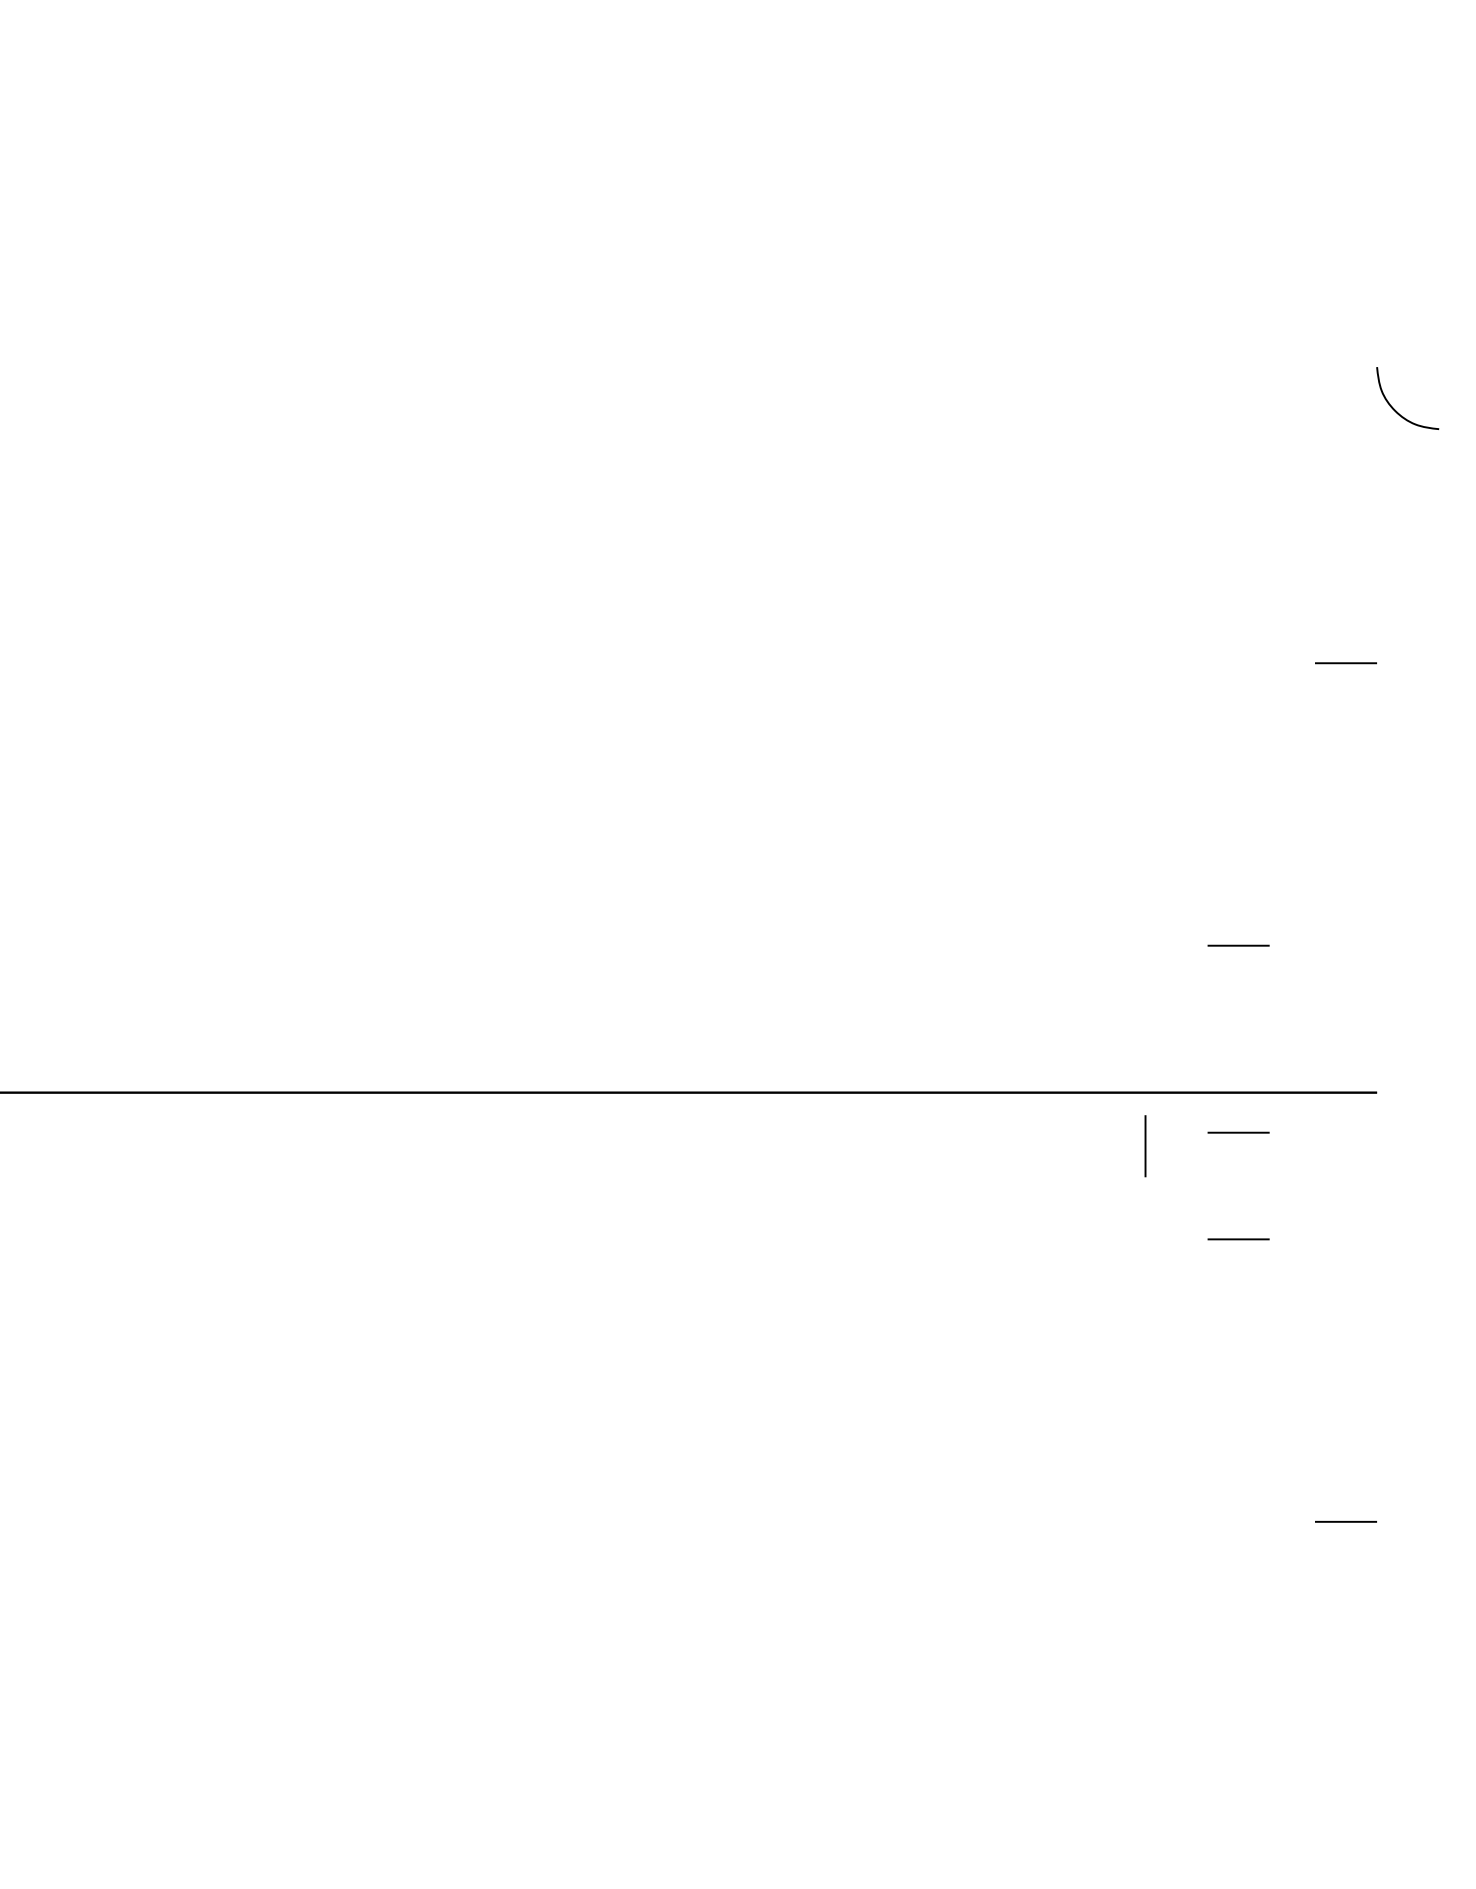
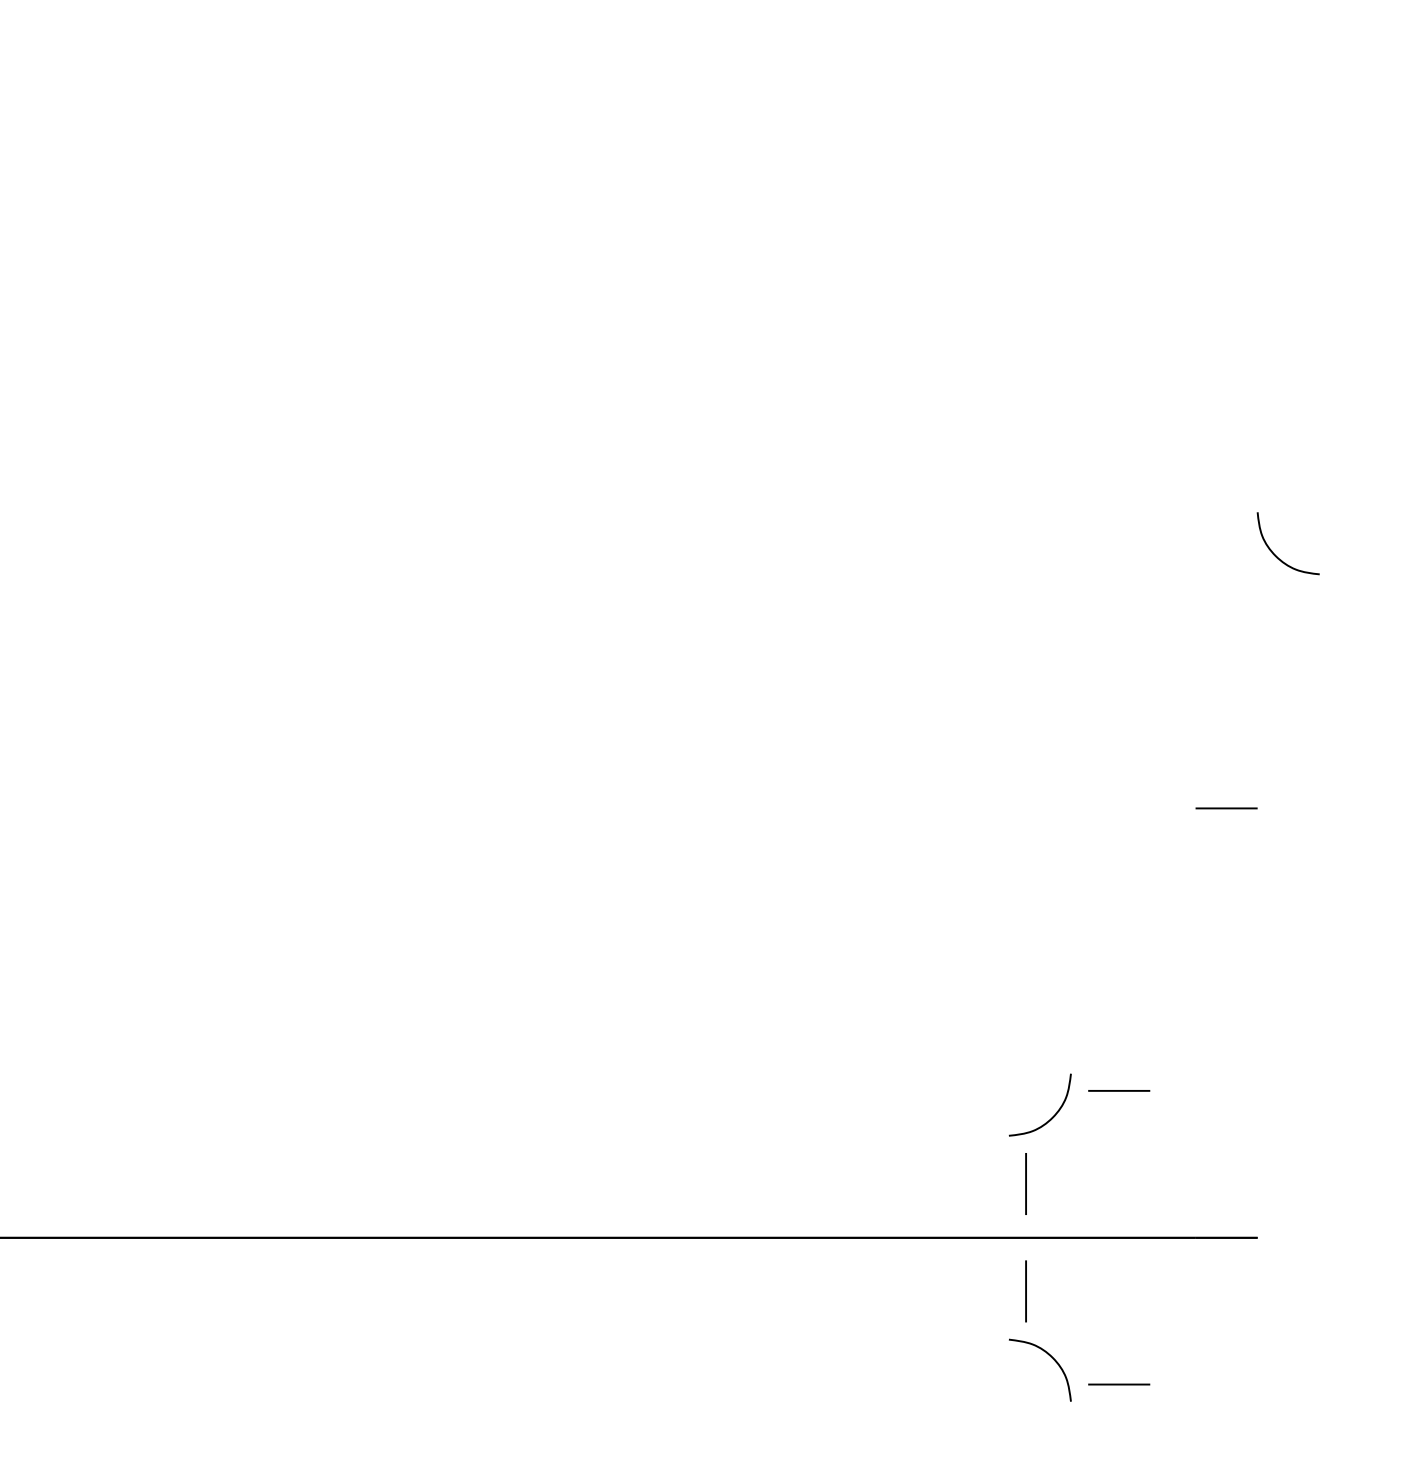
curve: (1171, 971) -> (1052, 1116), added
line: (1145, 1038) -> (1026, 1183), added
line: (1238, 1132) -> (1119, 1277), removed
curve: (1170, 1212) -> (1051, 1357), added

